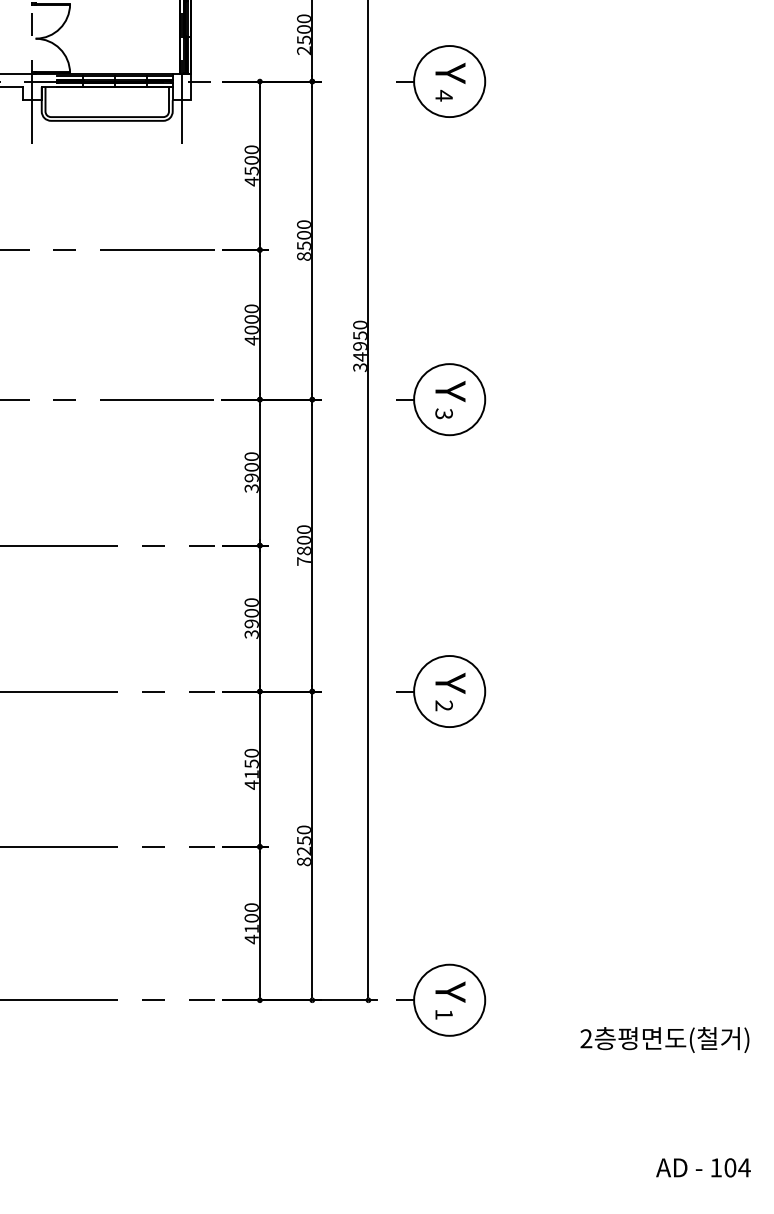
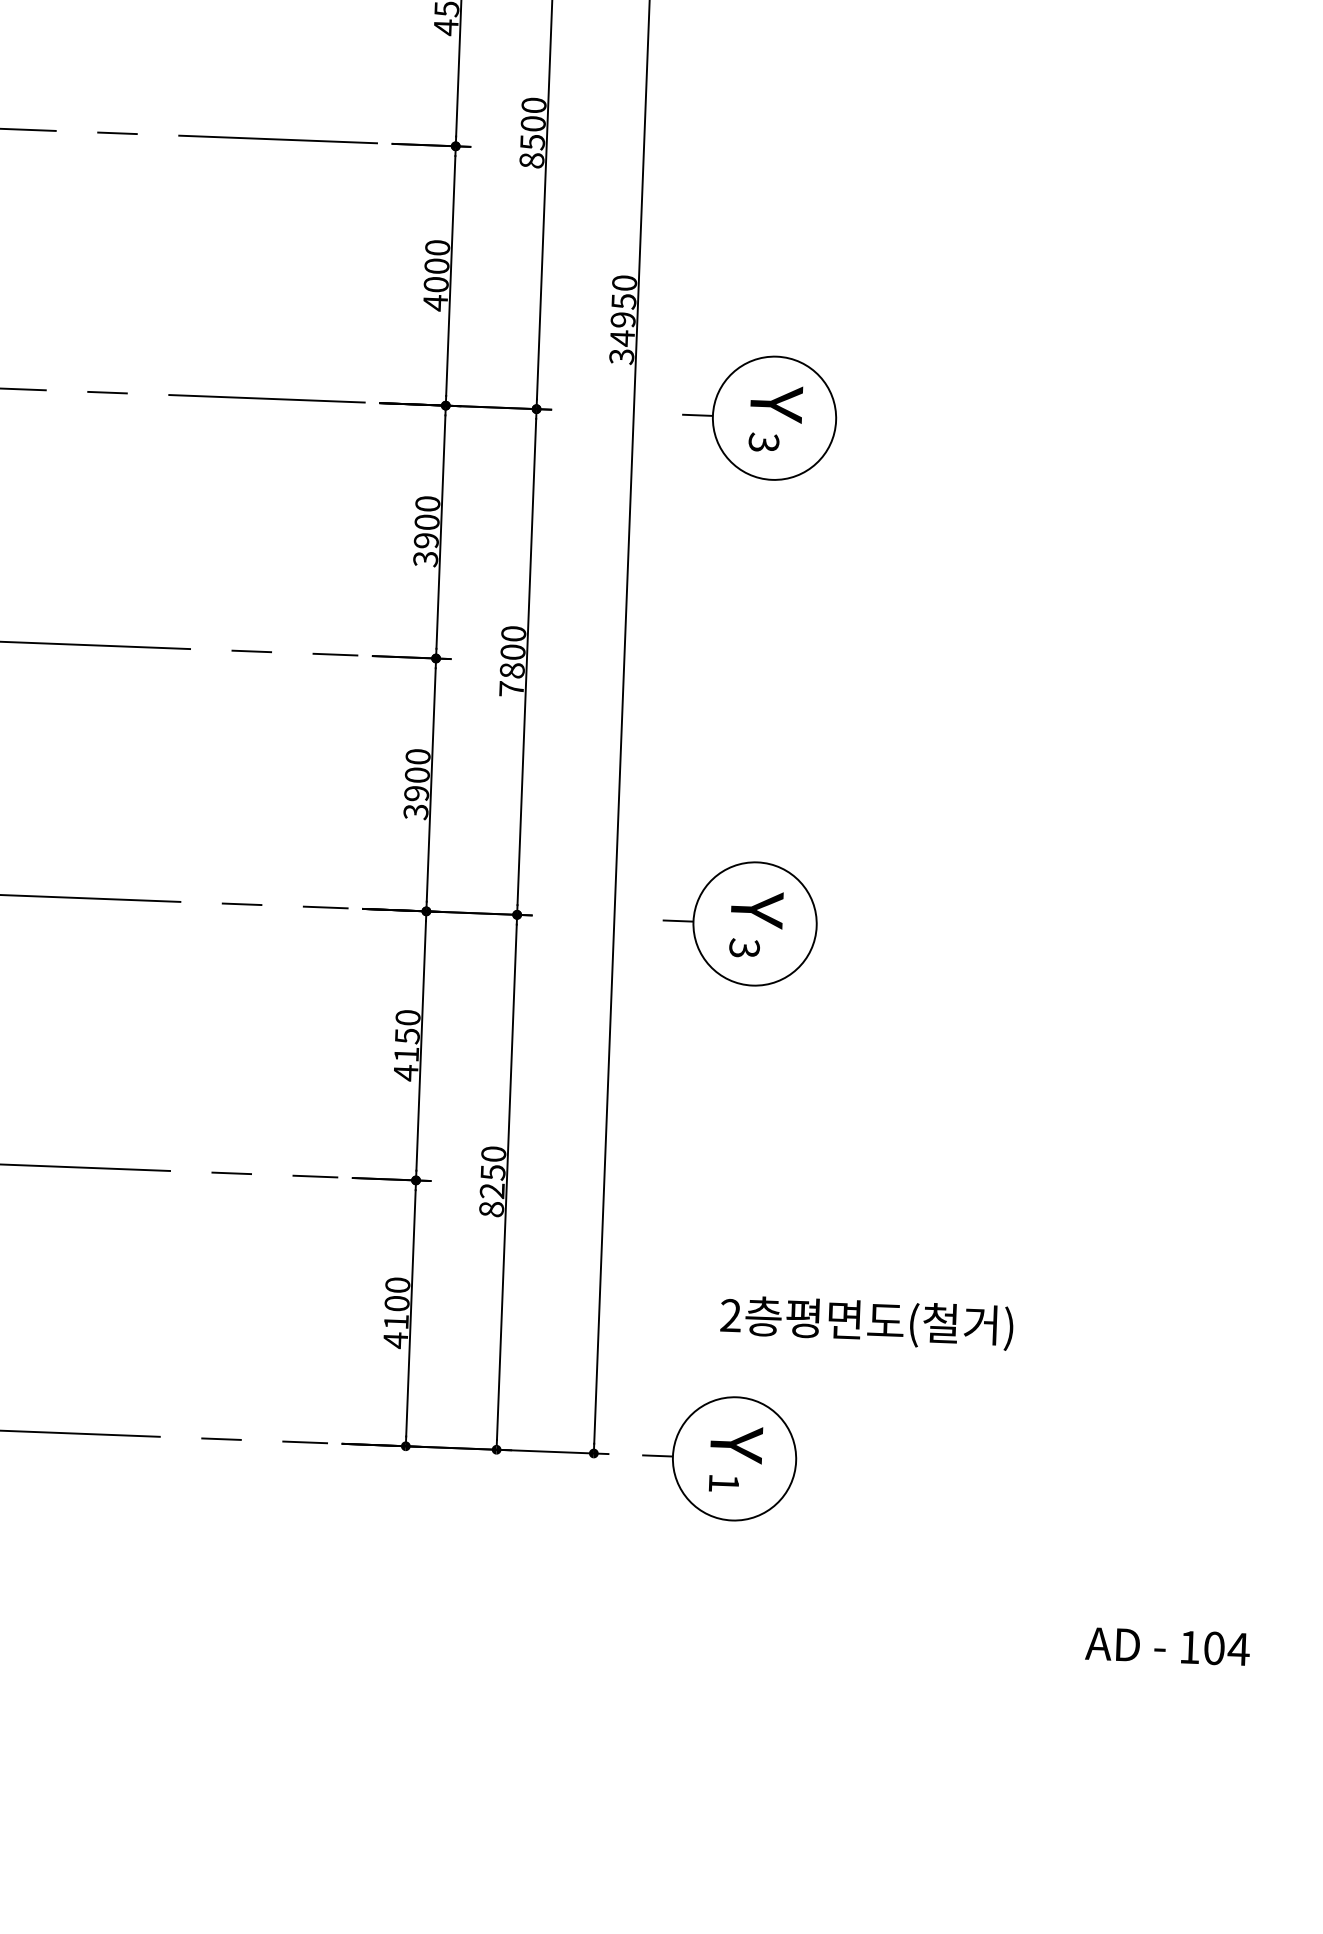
text: (443, 705) -> (743, 947), 2 -> 3
text: (664, 1039) -> (866, 1322), moved
text: (703, 1167) -> (1167, 1645), moved

